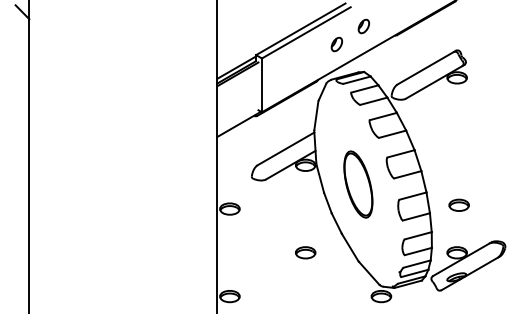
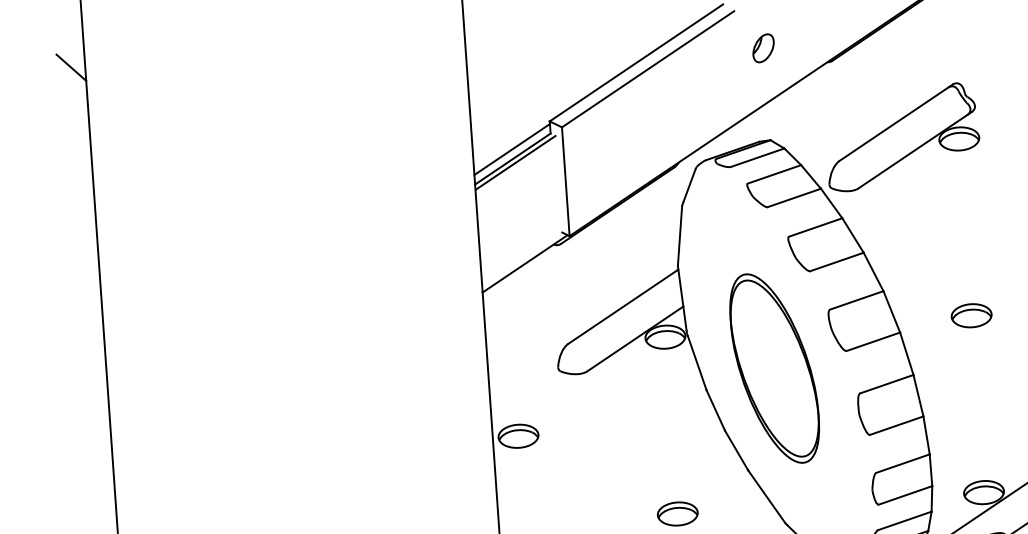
part: (336, 44) -> (710, 88), removed
part: (358, 184) -> (774, 368), size x1.43
part: (458, 204) -> (970, 314), moved

